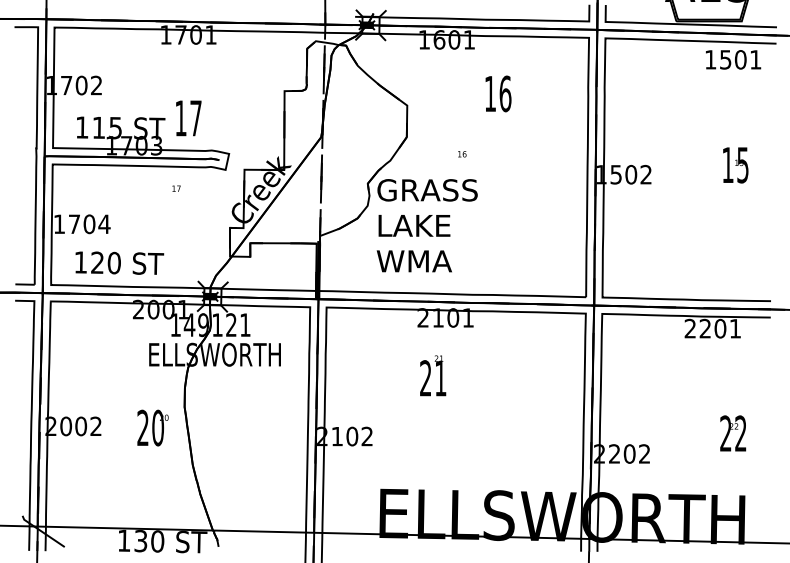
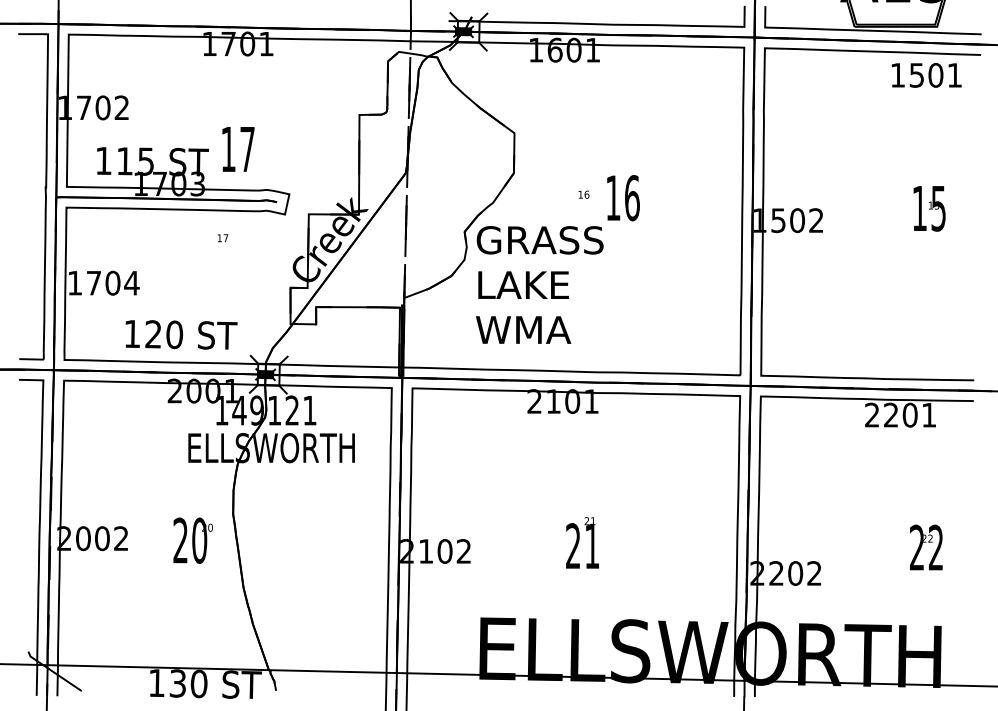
text: (498, 93) -> (623, 197), moved
text: (119, 262) -> (181, 334), moved
text: (433, 375) -> (583, 542), moved

